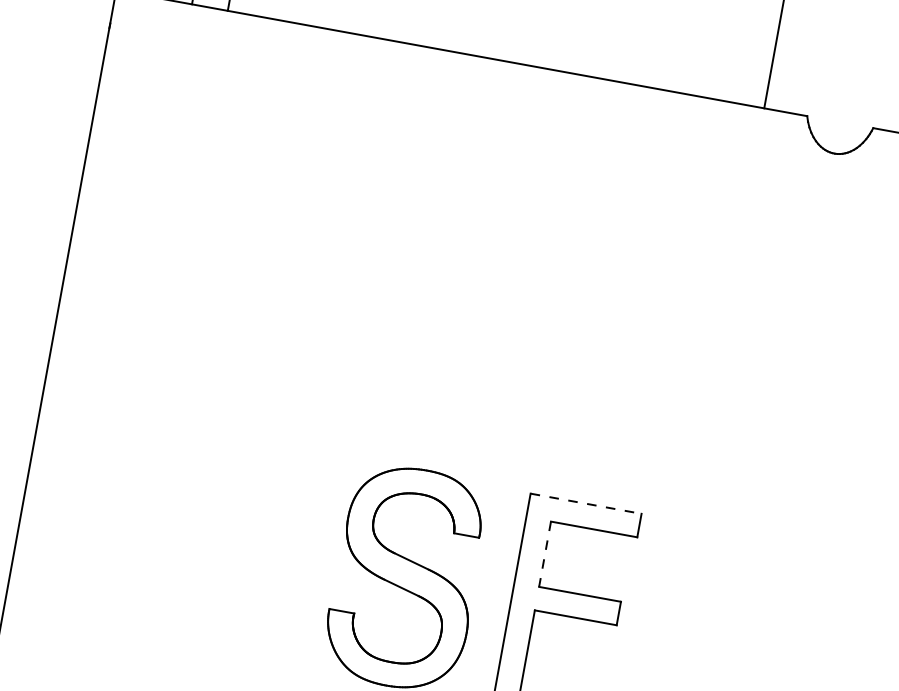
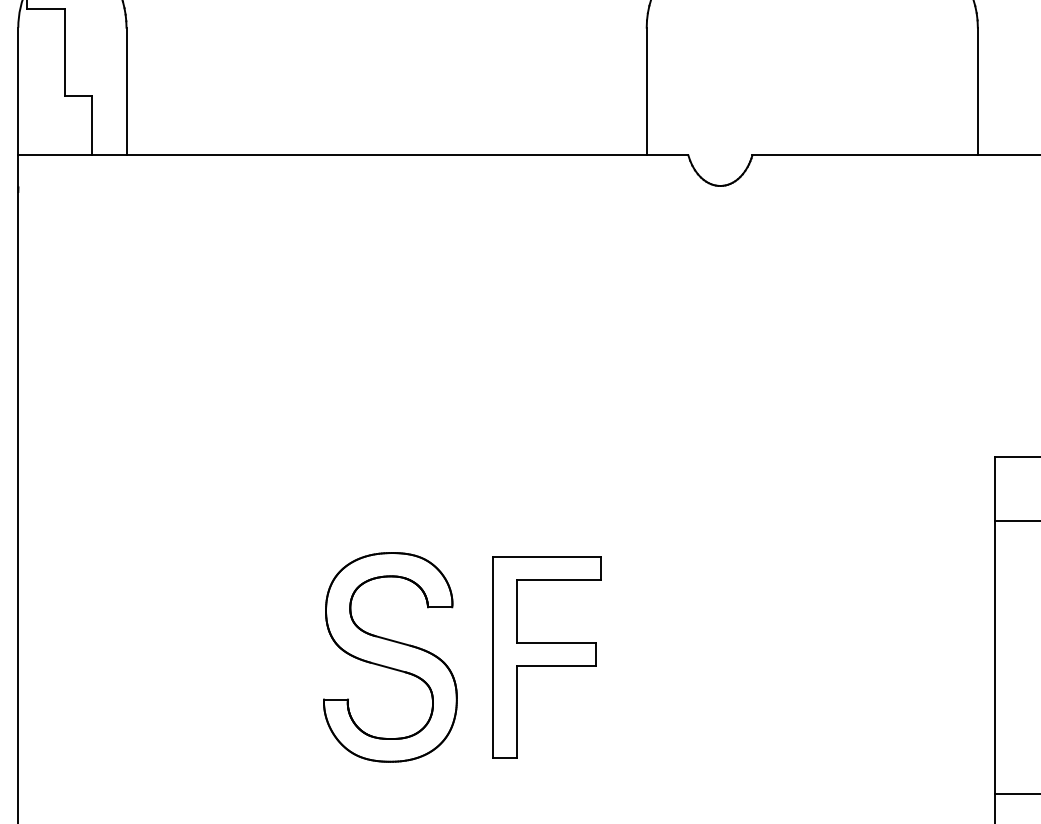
line: (585, 504) -> (546, 557), dashed -> solid
line: (545, 554) -> (517, 611), dashed -> solid

